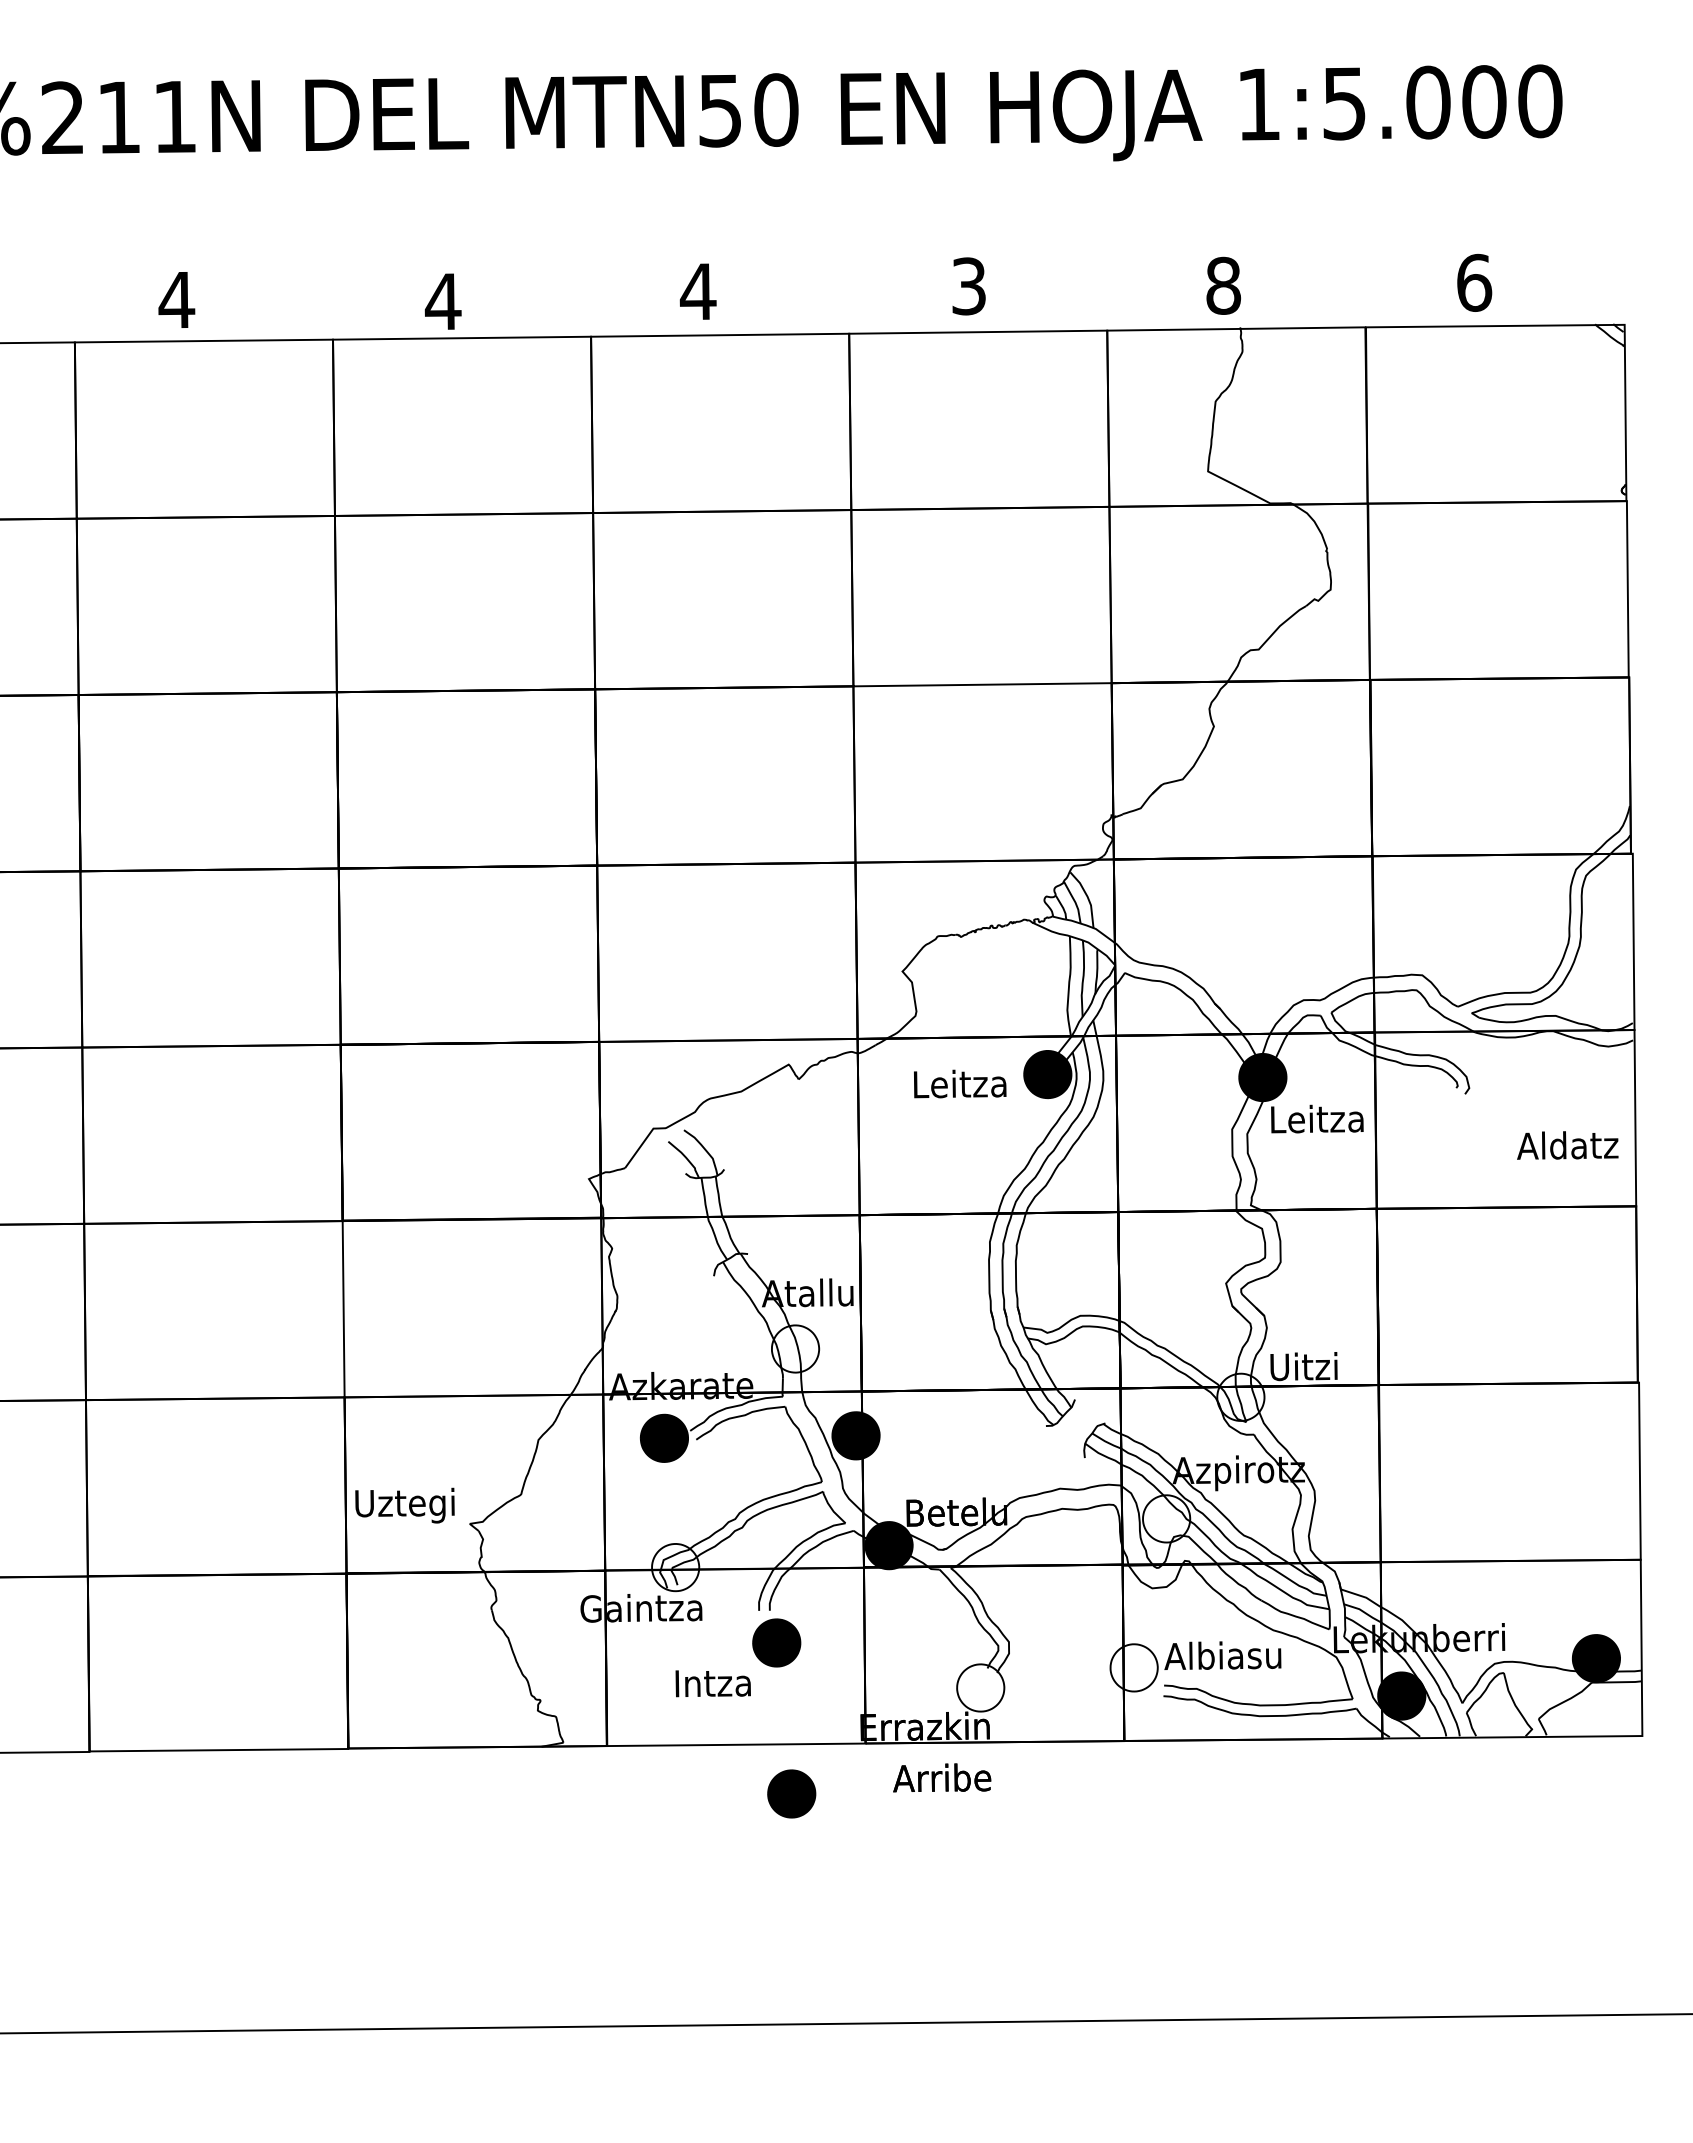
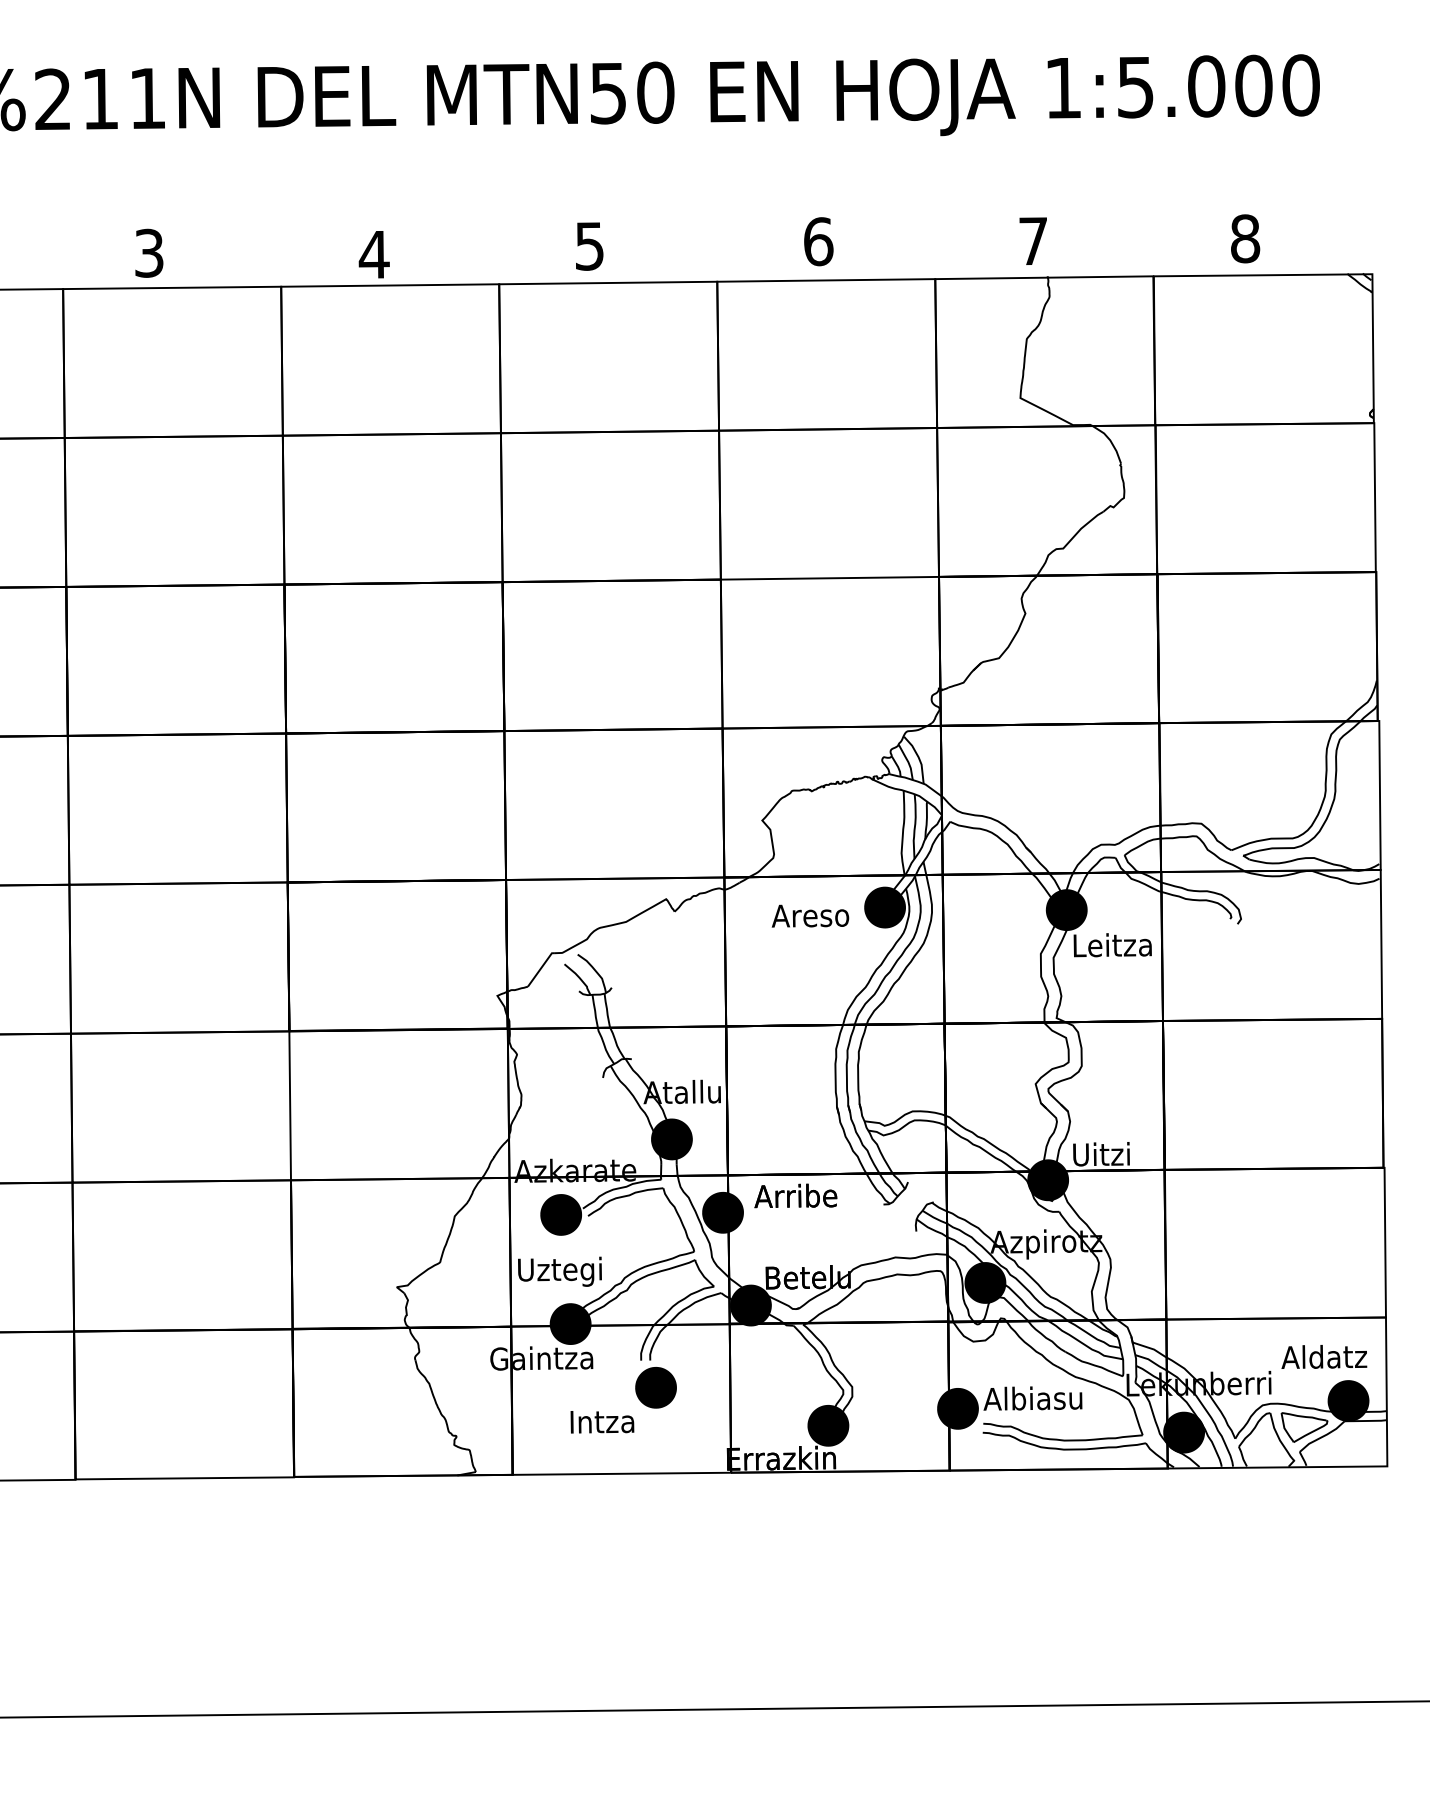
text: (1474, 282) -> (1245, 238), 6 -> 8
text: (1223, 285) -> (1033, 240), 8 -> 7
text: (969, 286) -> (818, 241), 3 -> 6
text: (697, 291) -> (589, 246), 4 -> 5
text: (176, 300) -> (148, 253), 4 -> 3
text: (959, 1083) -> (810, 915), Leitza -> Areso
text: (1567, 1145) -> (1324, 1356), moved
fill: (795, 1348) -> (671, 1139), added
fill: (1240, 1396) -> (1047, 1179), added
text: (404, 1505) -> (559, 1271), moved
fill: (1166, 1518) -> (985, 1282), added
fill: (675, 1567) -> (570, 1324), added
fill: (1133, 1667) -> (957, 1408), added
fill: (980, 1687) -> (828, 1425), added
part: (1544, 1689) -> (1304, 1427), added
text: (942, 1777) -> (796, 1195), moved
part: (791, 1793) -> (668, 1514), removed

